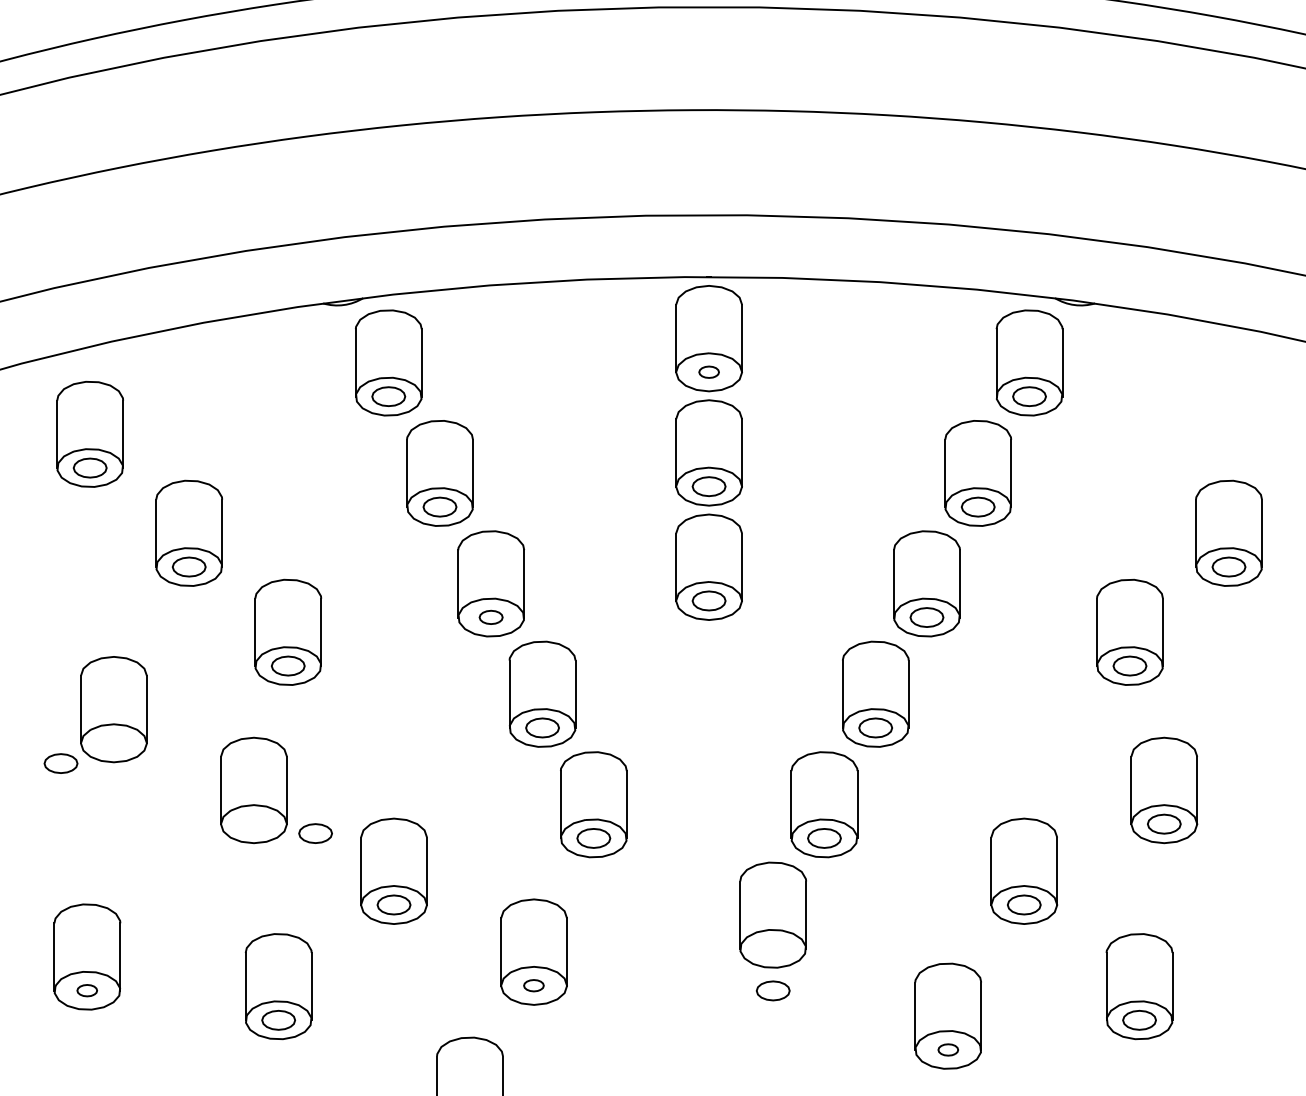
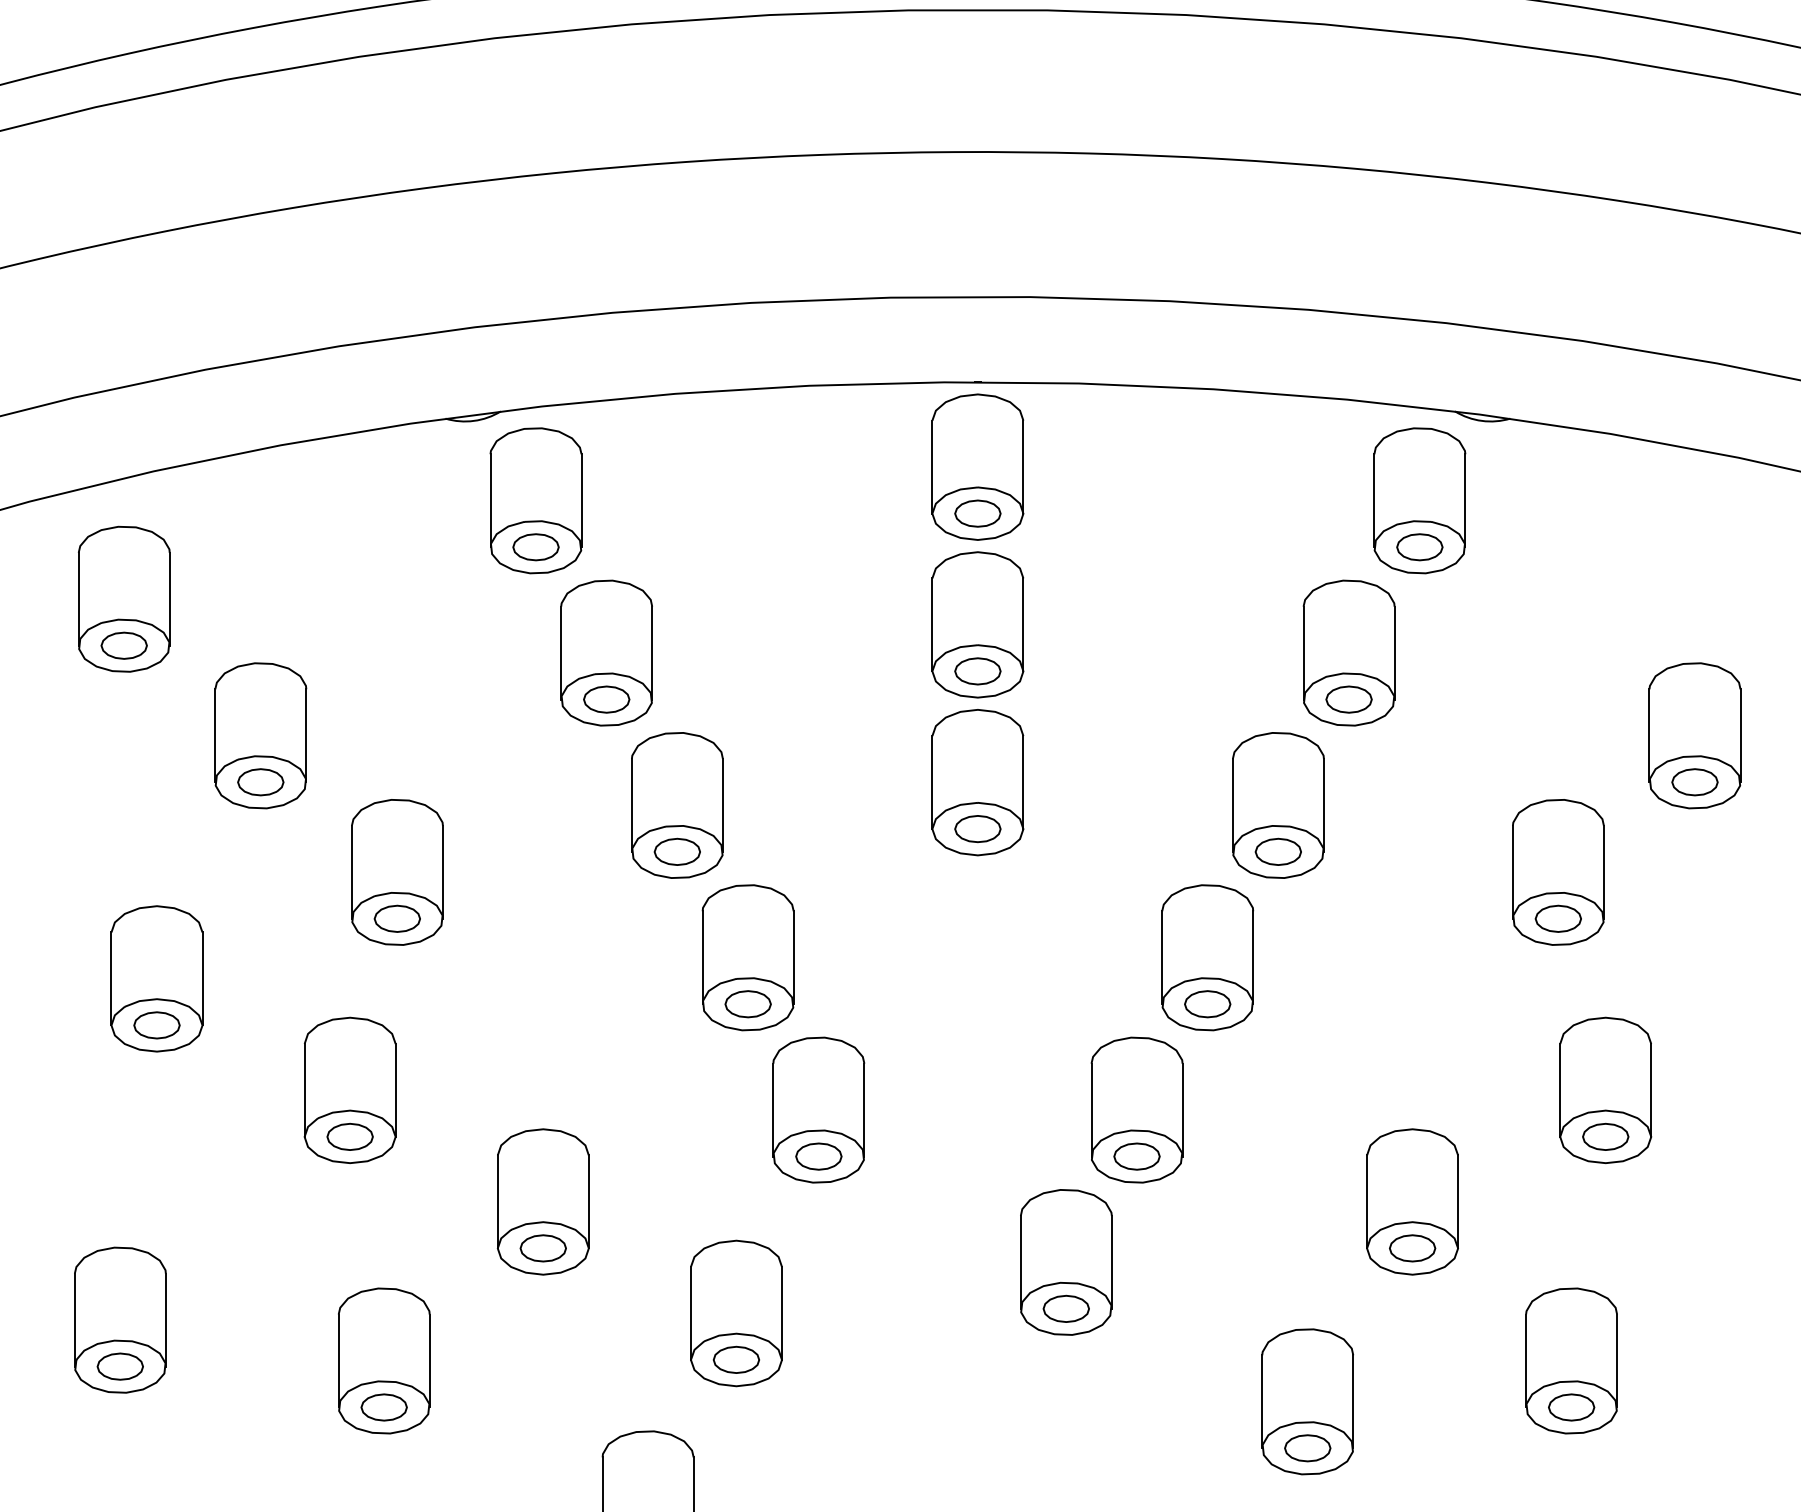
part: (708, 372) -> (977, 513), size x1.67
part: (490, 617) -> (676, 851), size x1.43
part: (60, 763) -> (156, 1025), moved
part: (315, 833) -> (349, 1136), moved
part: (533, 985) -> (735, 1359), size x1.67
part: (86, 990) -> (119, 1366), size x1.67
part: (772, 990) -> (1065, 1308), moved
part: (948, 1050) -> (1307, 1448), size x1.67

